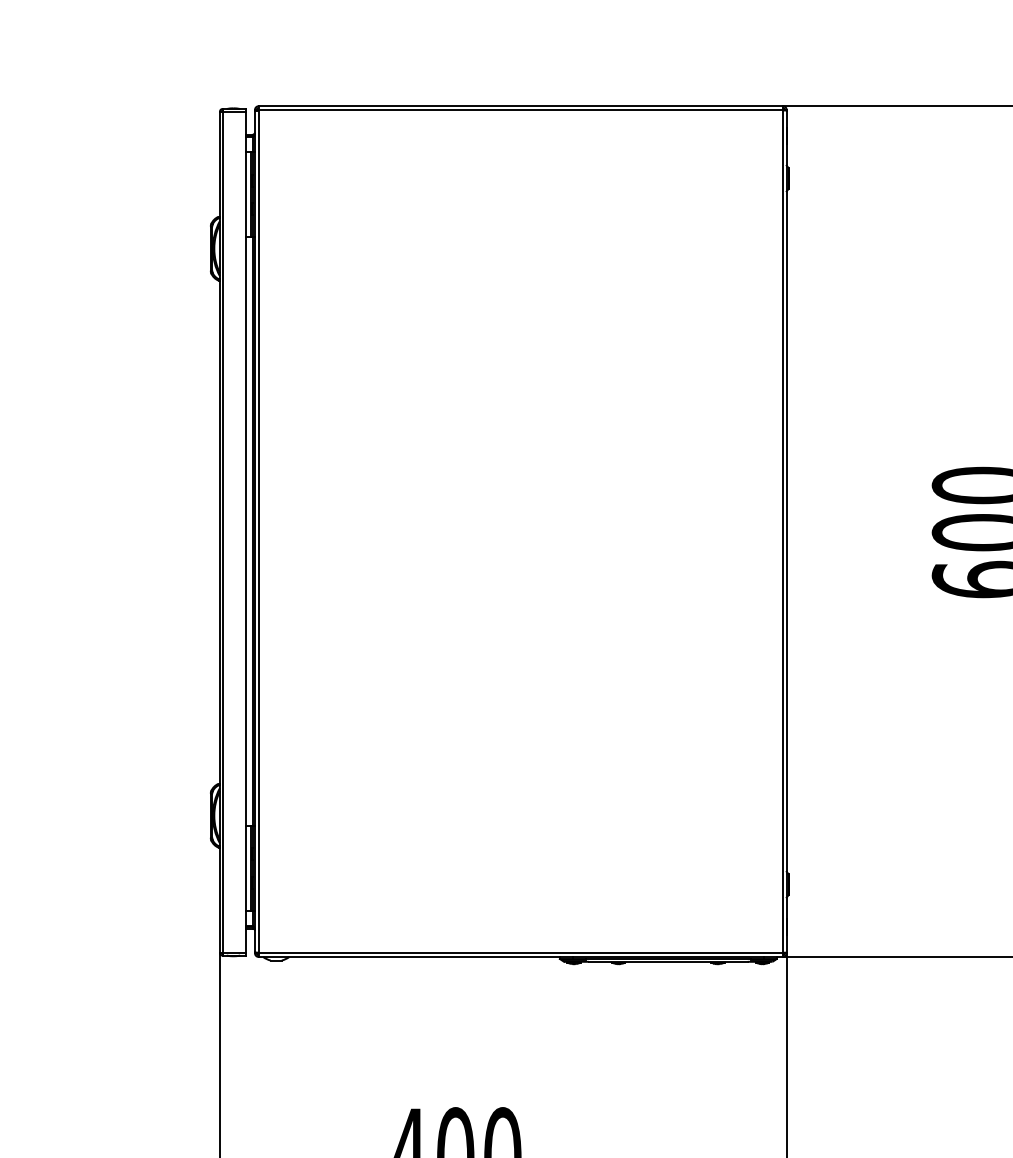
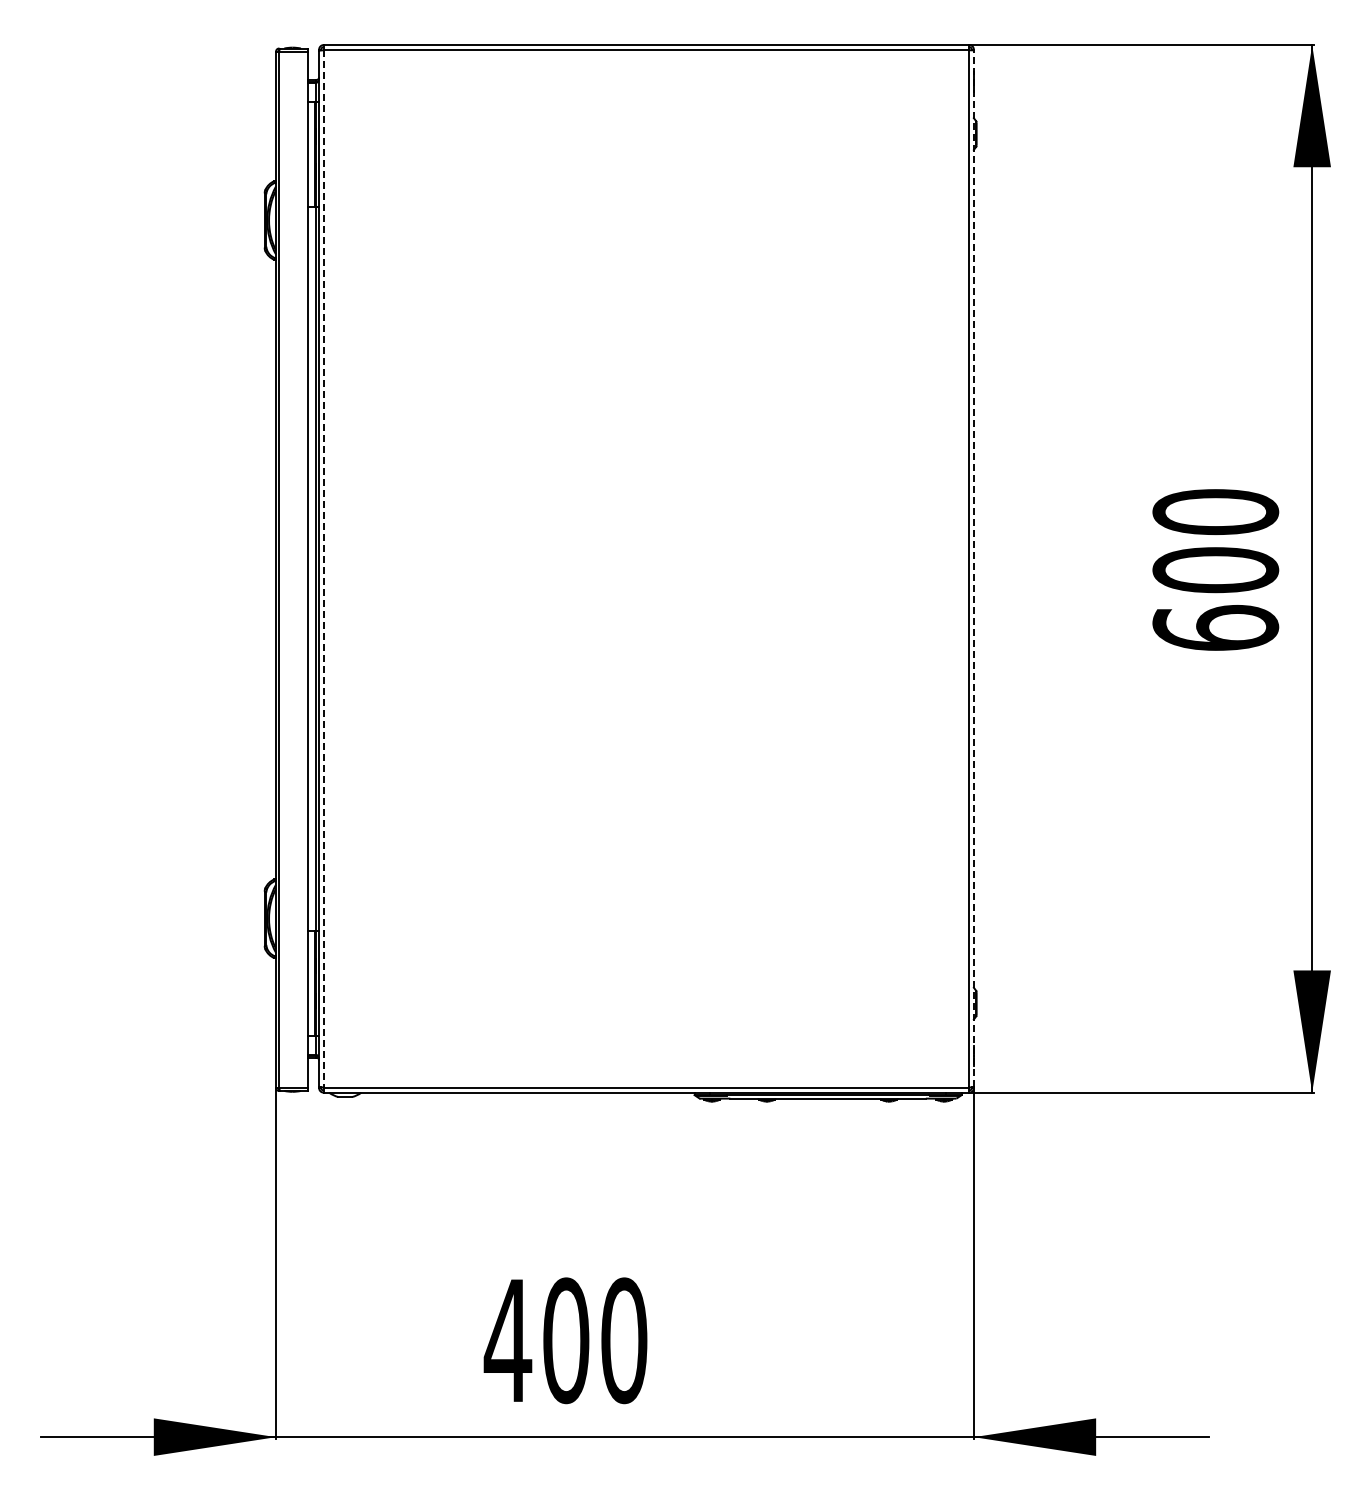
line: (258, 531) -> (323, 568), solid -> dashed
line: (786, 531) -> (973, 568), solid -> dashed

